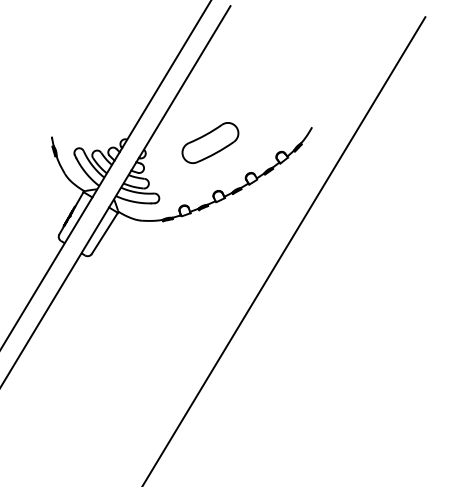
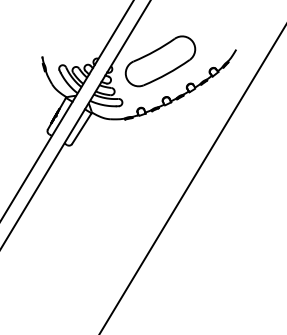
part: (210, 142) -> (160, 60), size x1.67

